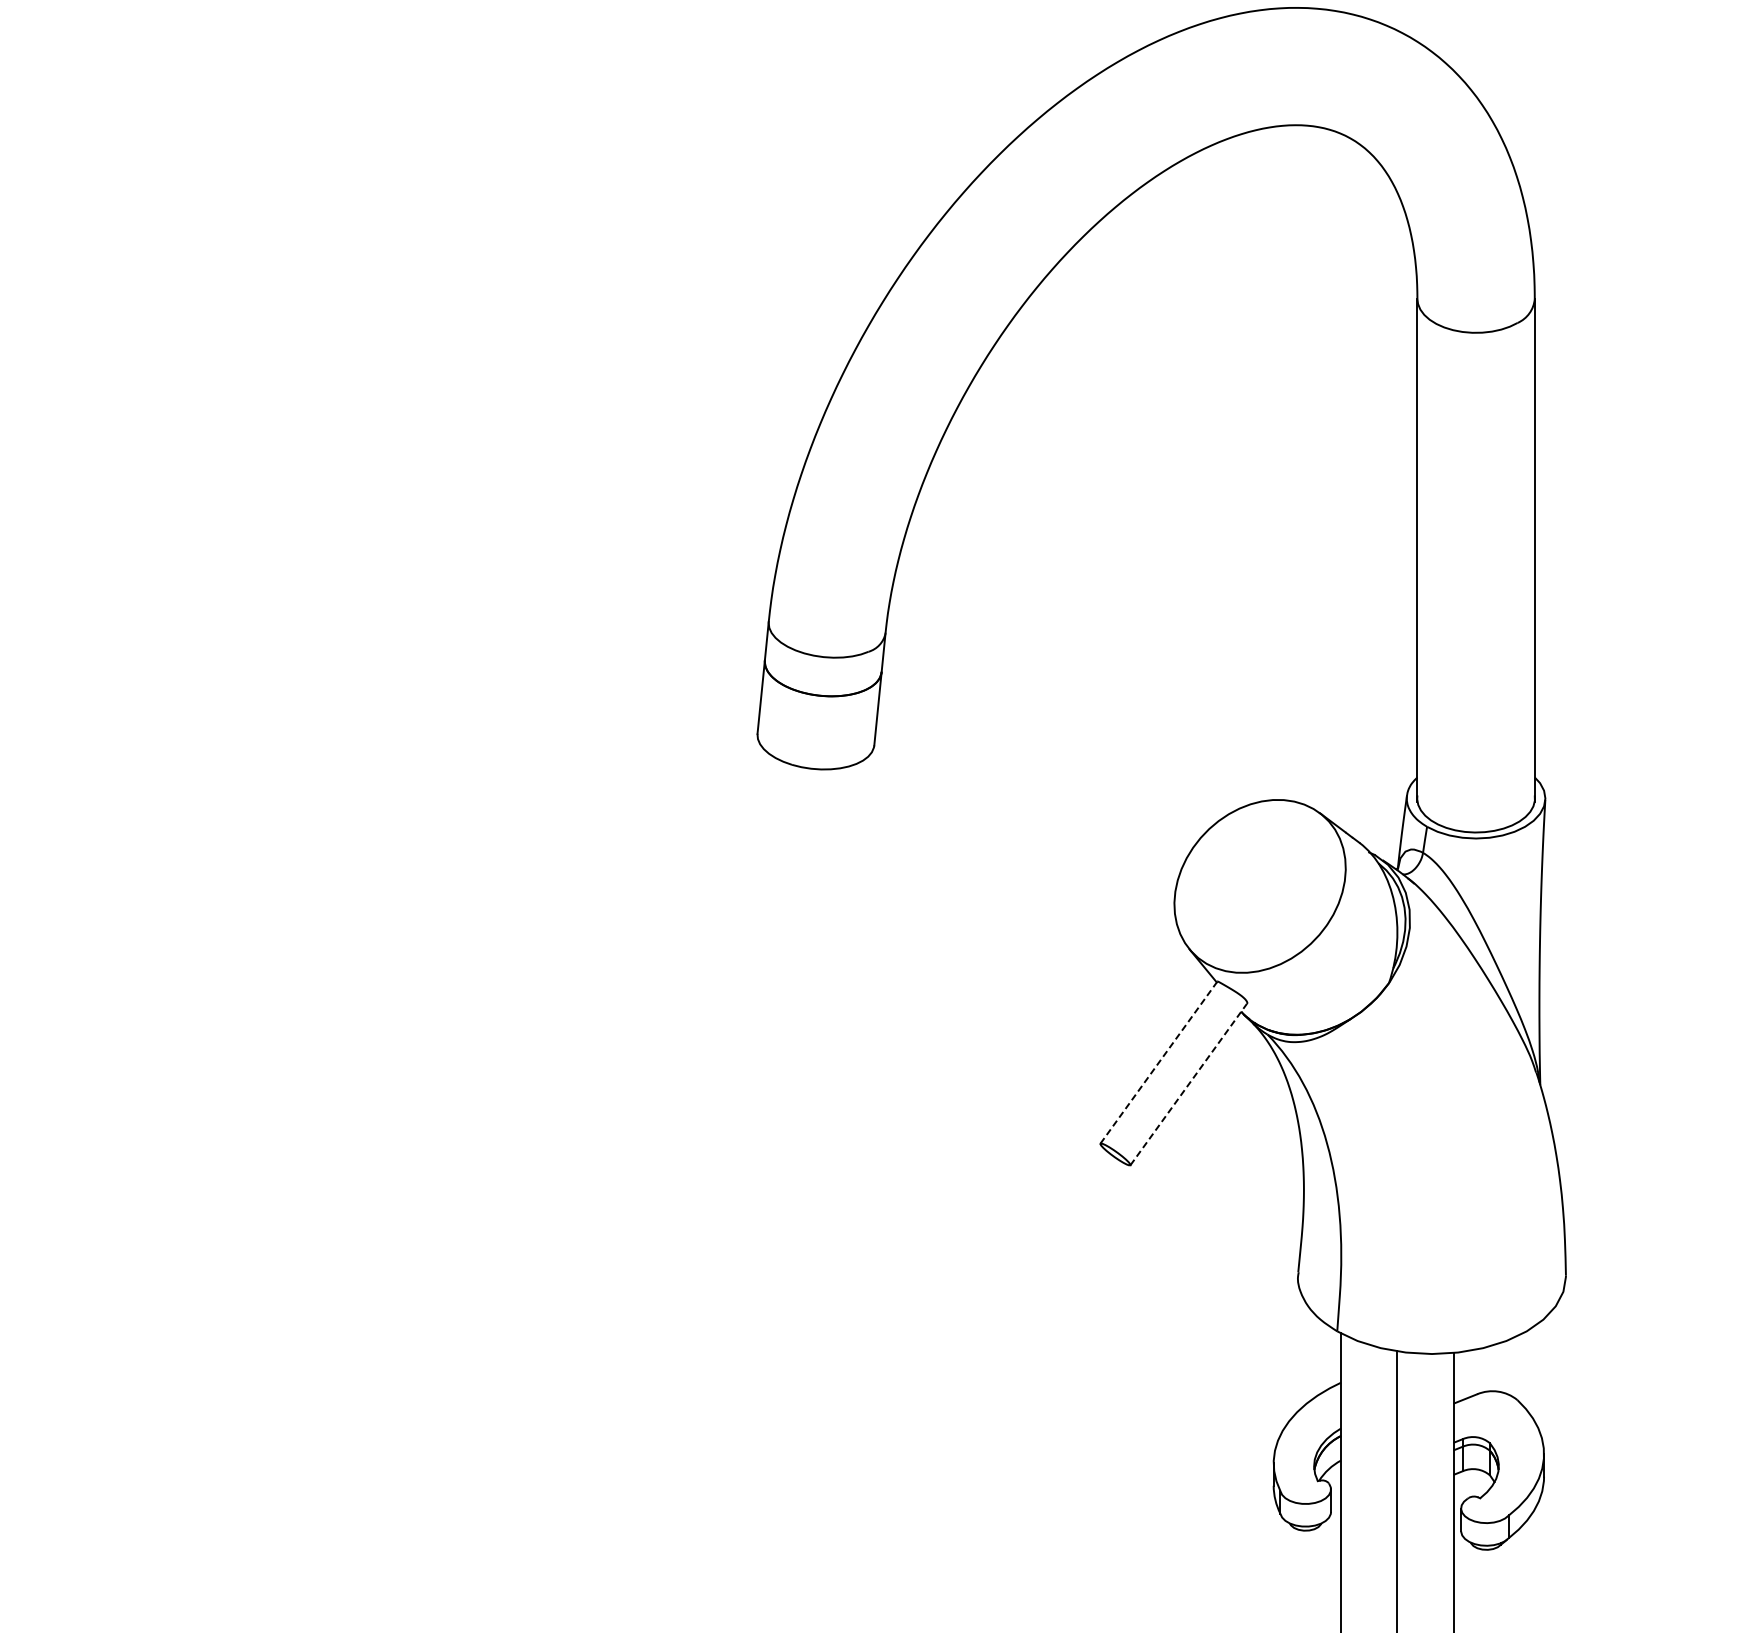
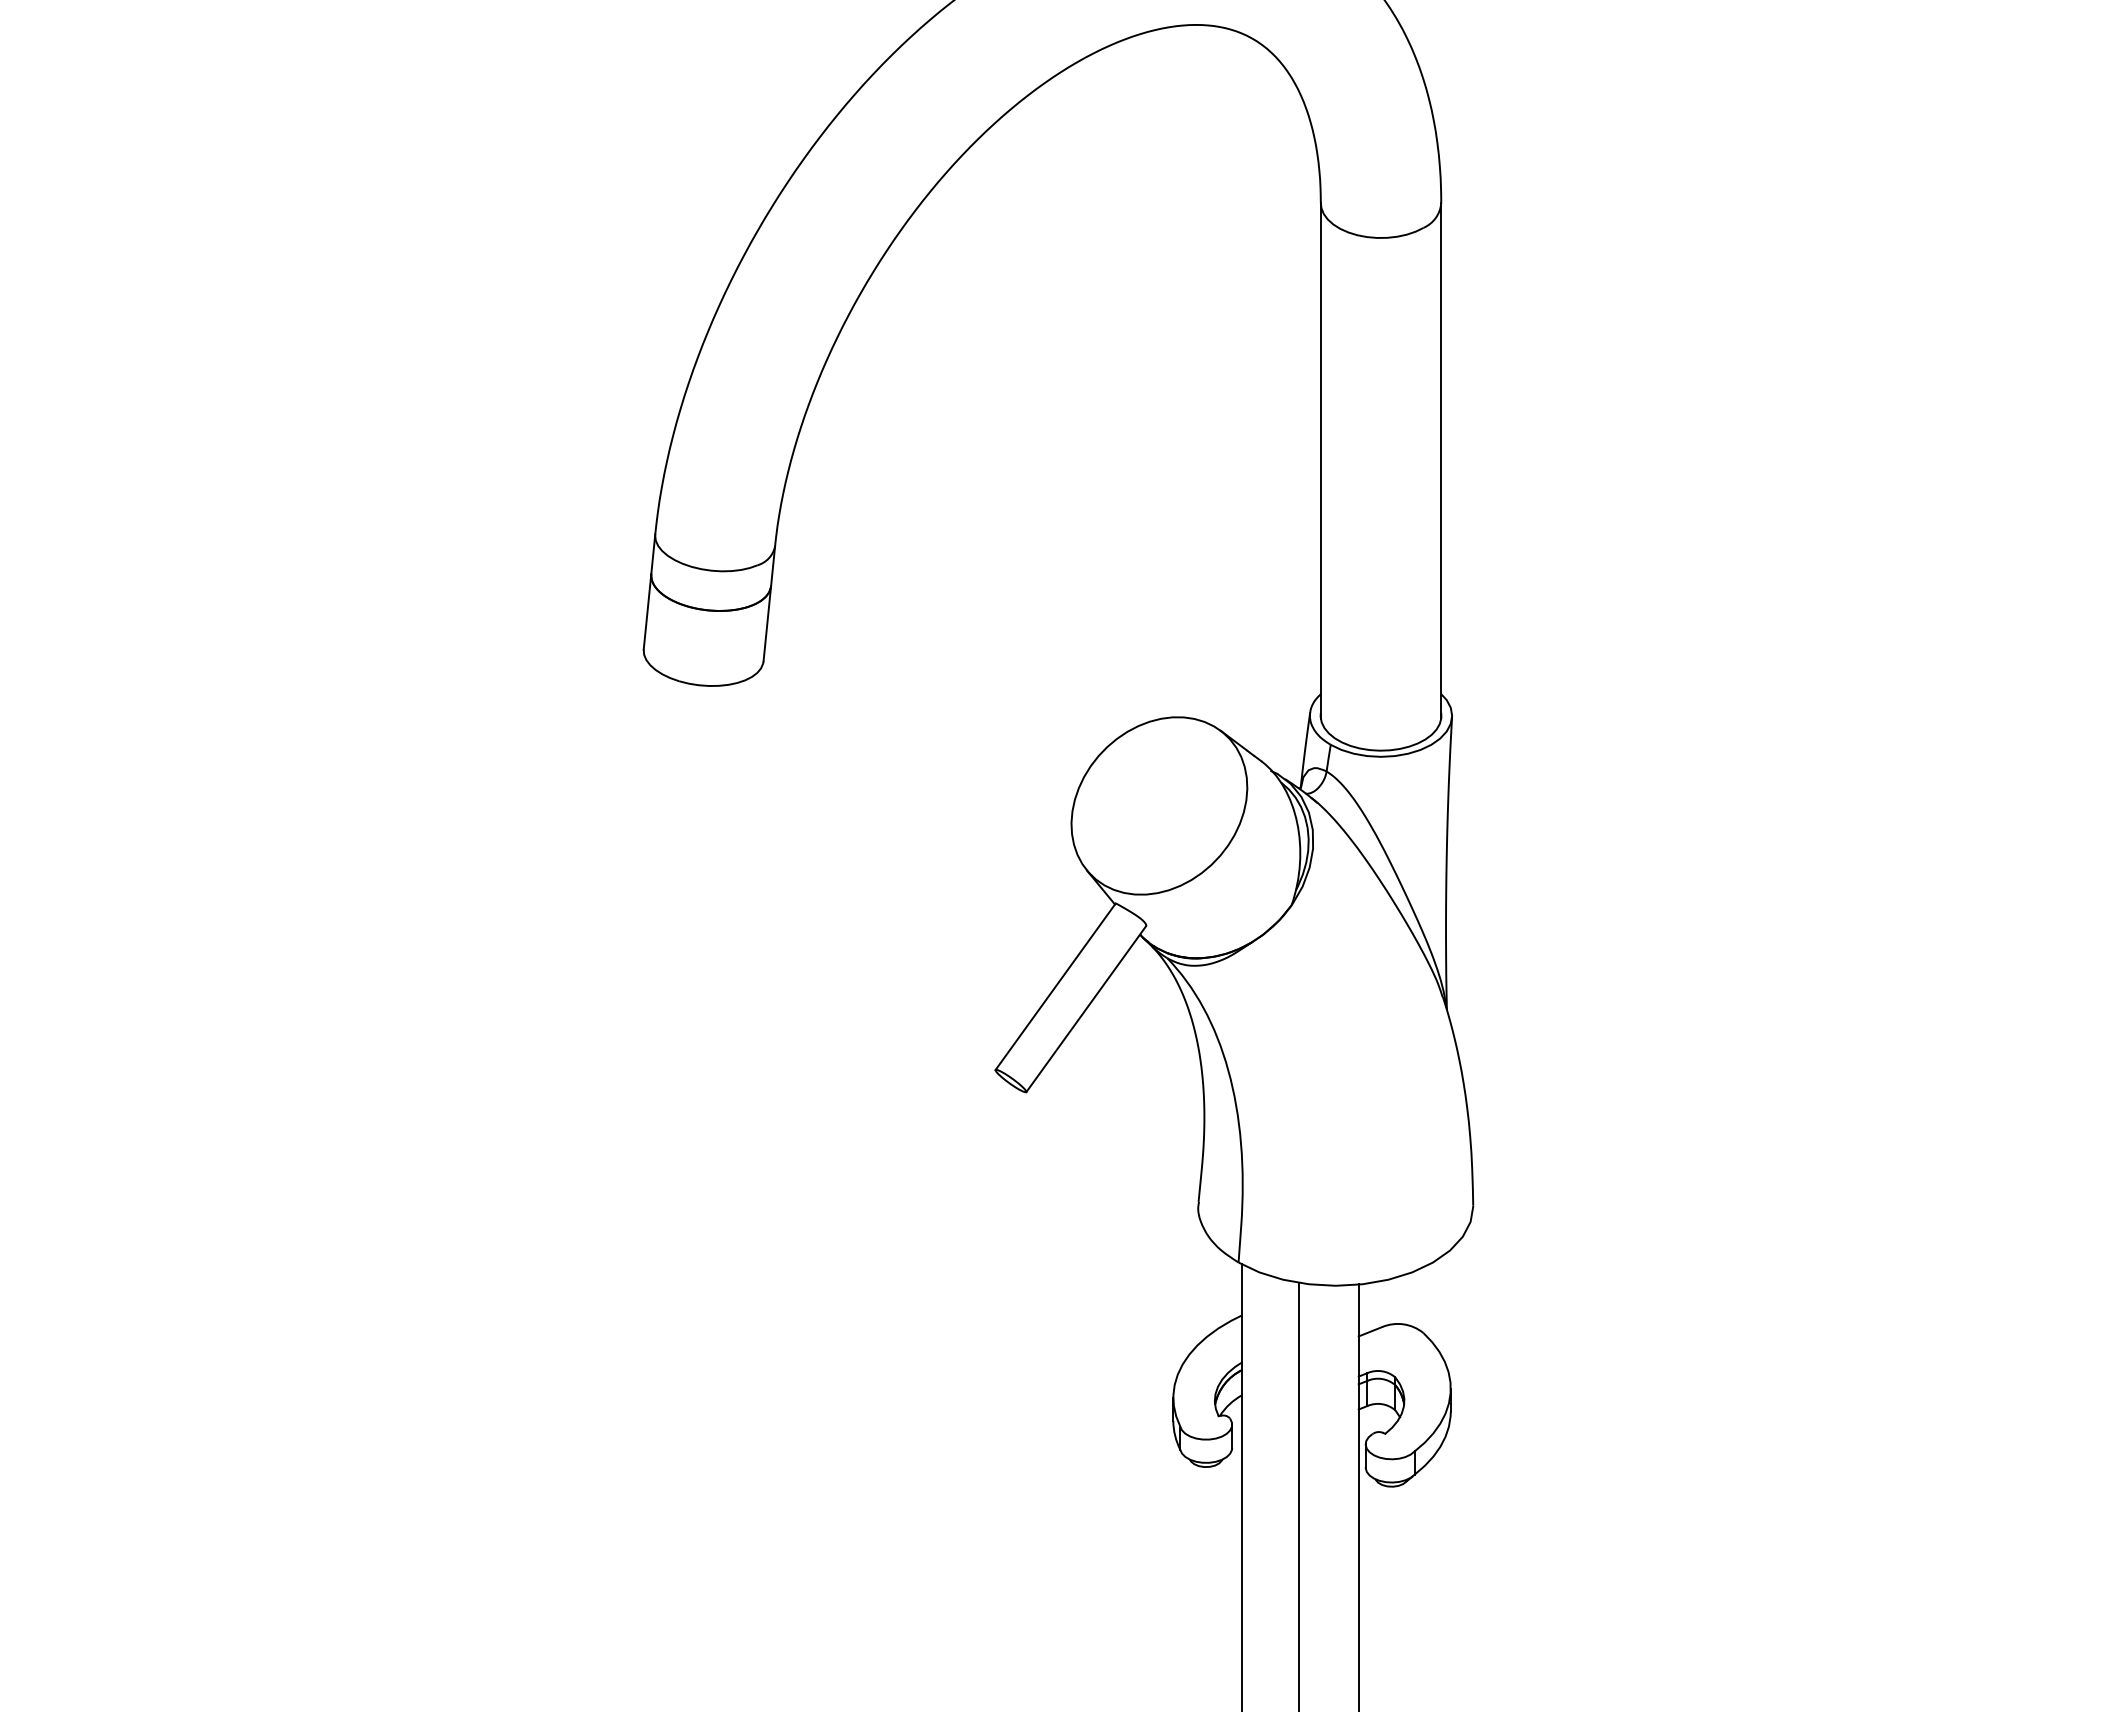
line: (1158, 1062) -> (1055, 986), dashed -> solid
line: (1189, 1083) -> (1086, 1008), dashed -> solid

